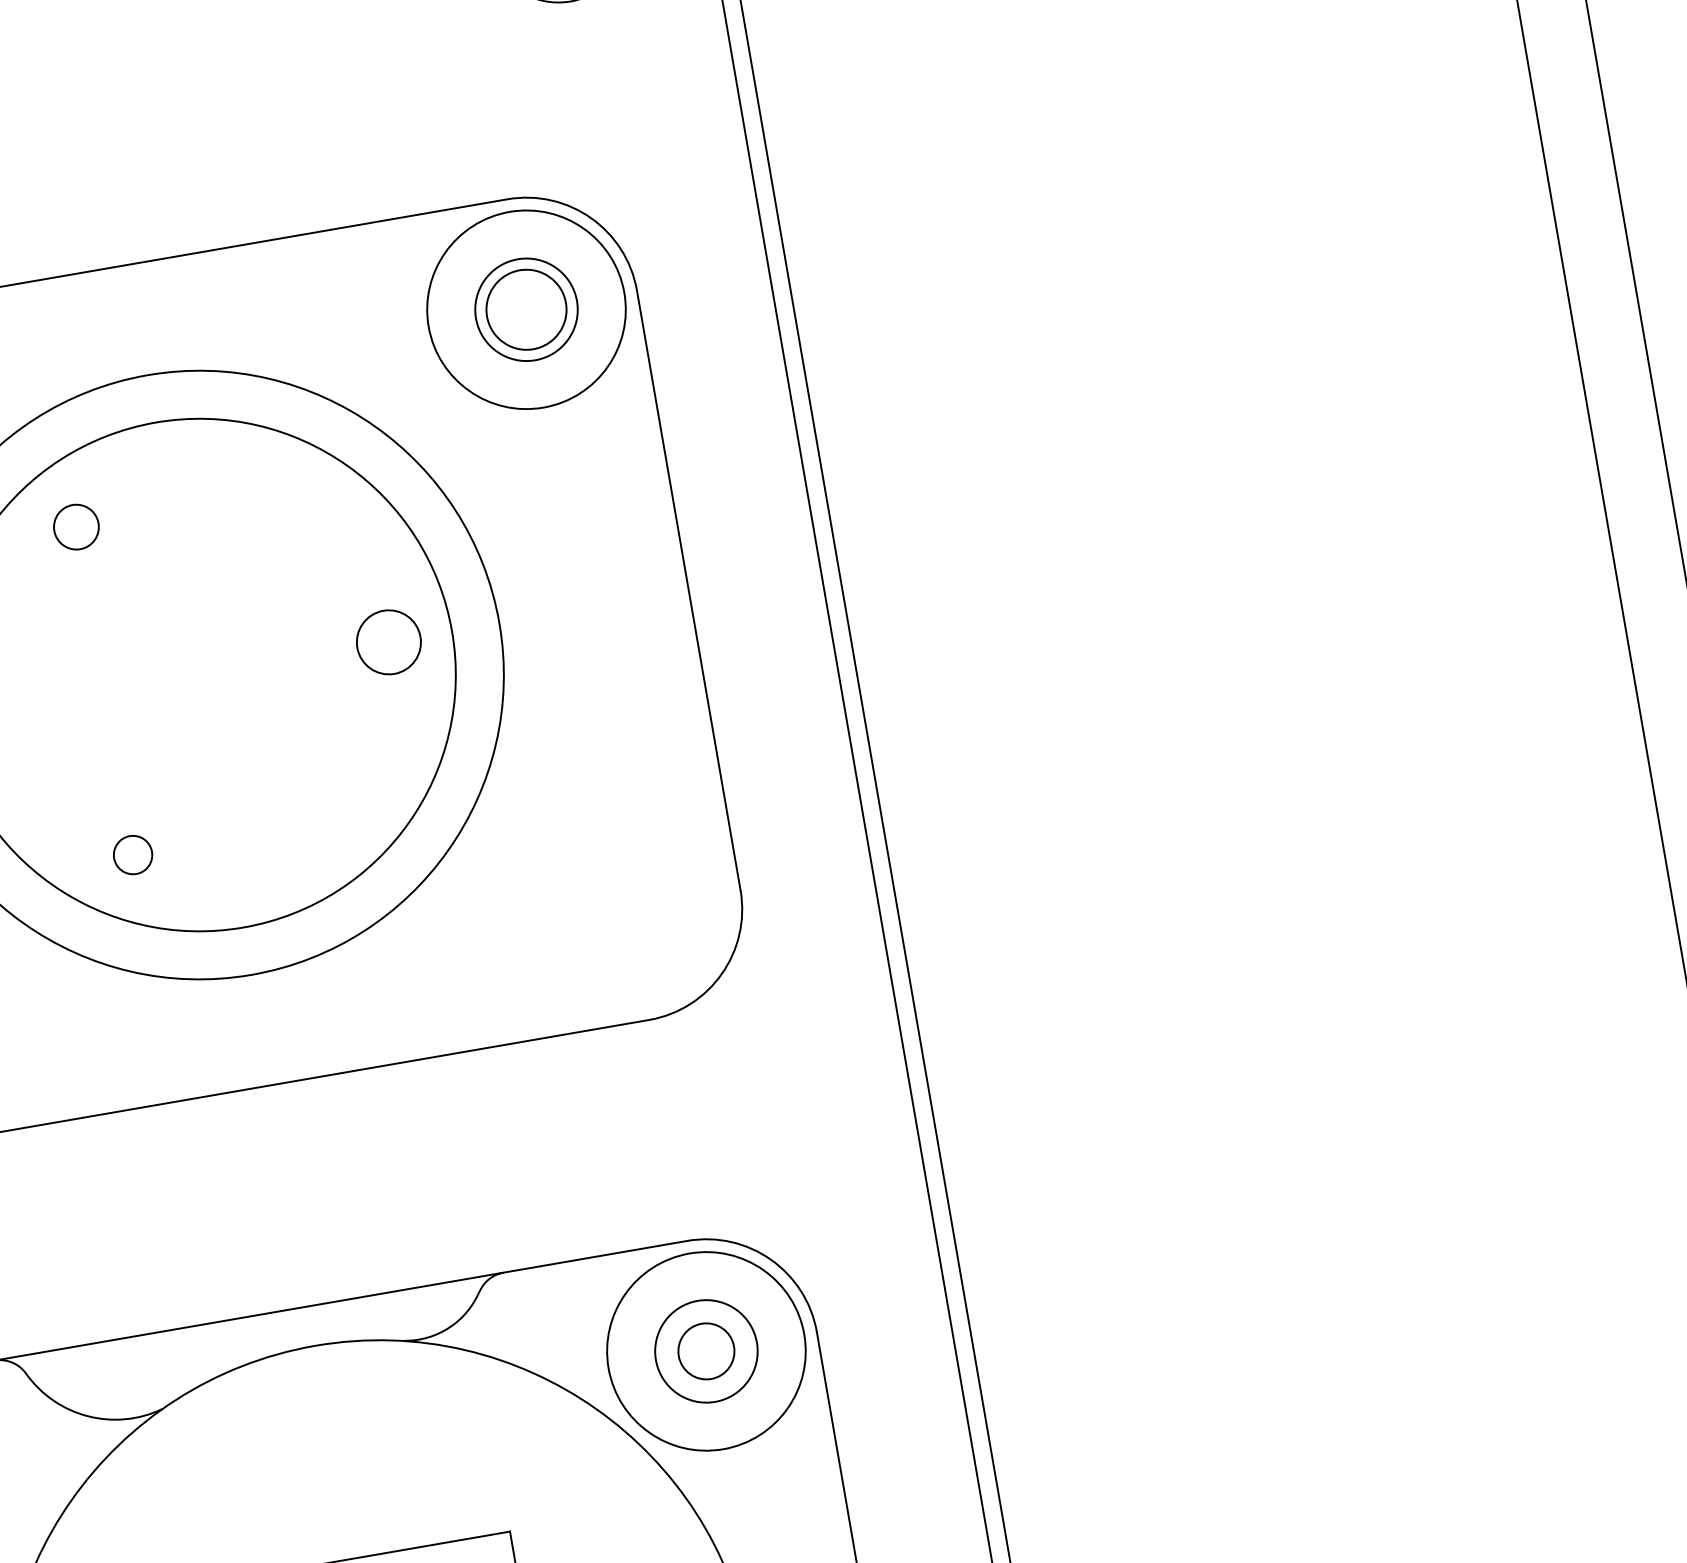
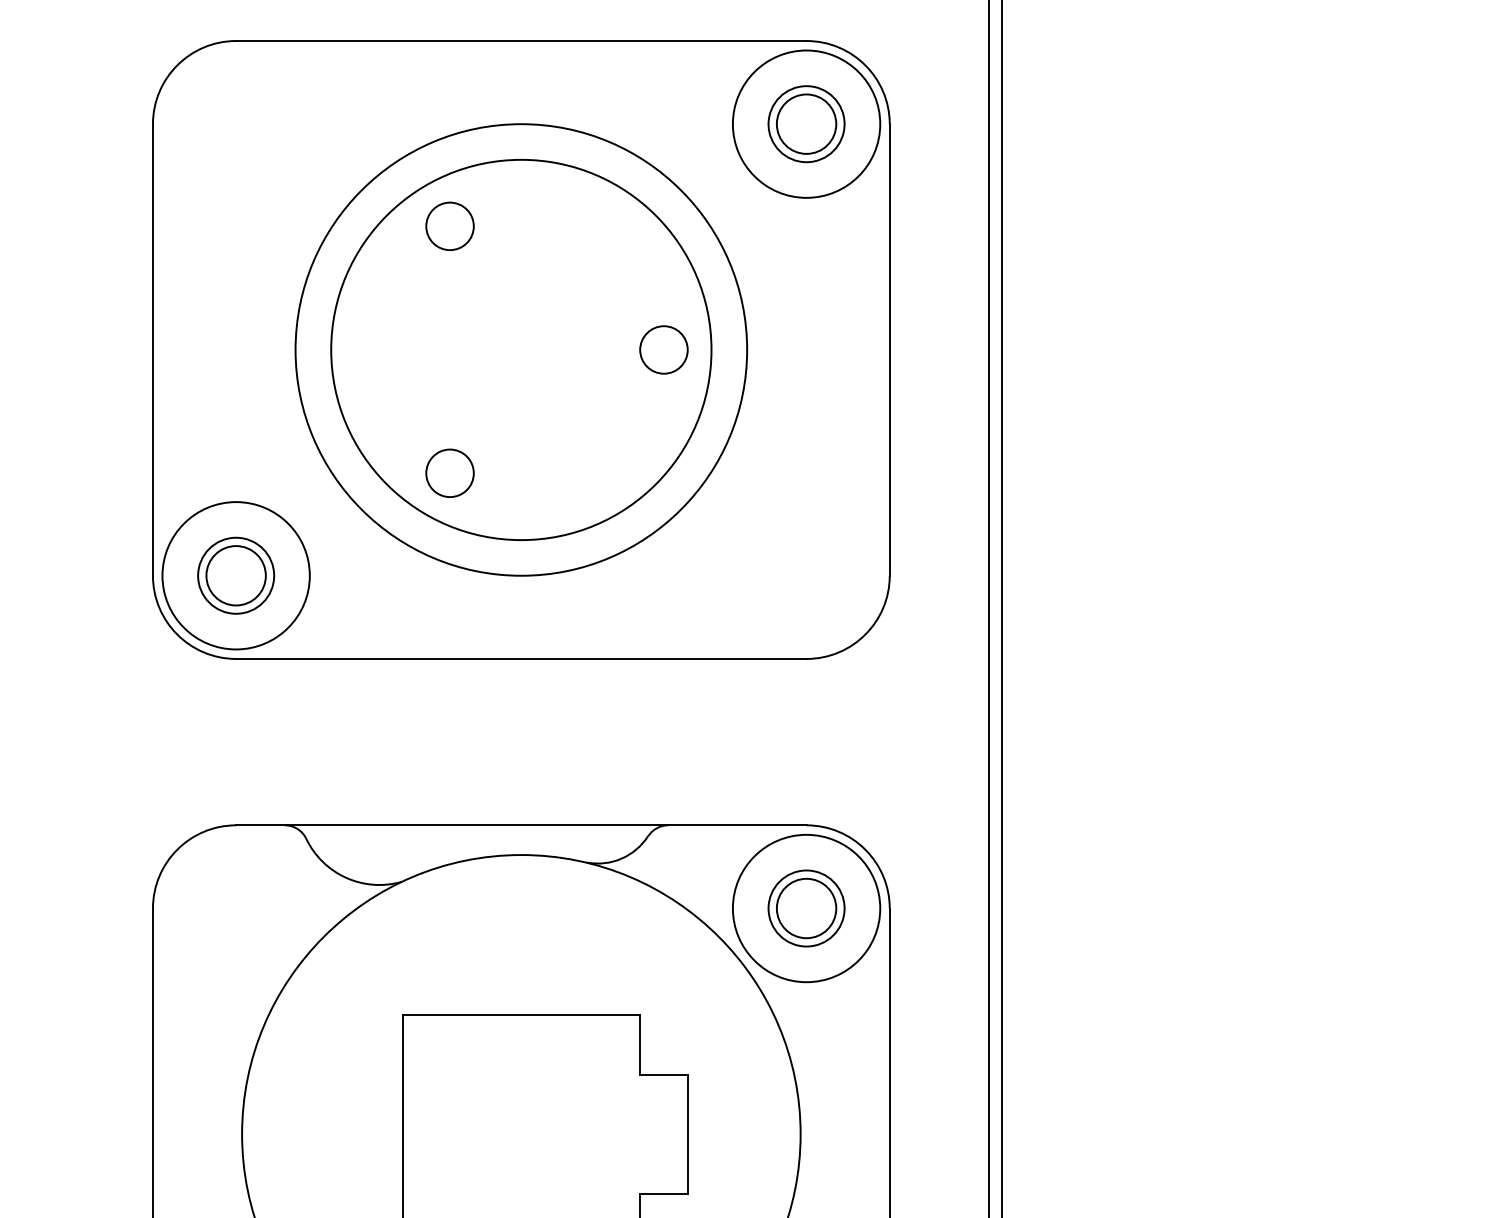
circle: (75, 526) -> (449, 225), size x1.43
circle: (132, 854) -> (449, 472), size x1.67
circle: (706, 1351) -> (806, 908), size x1.43

